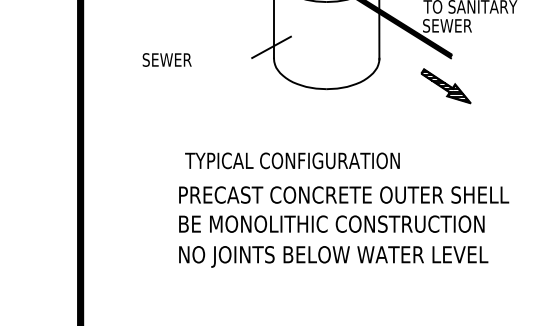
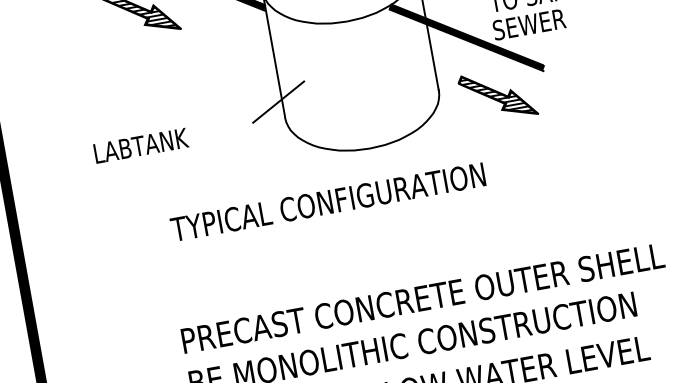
text: (174, 59) -> (140, 145), SEWER -> LABTANK
part: (445, 86) -> (497, 96), moved
text: (292, 160) -> (328, 201), moved

